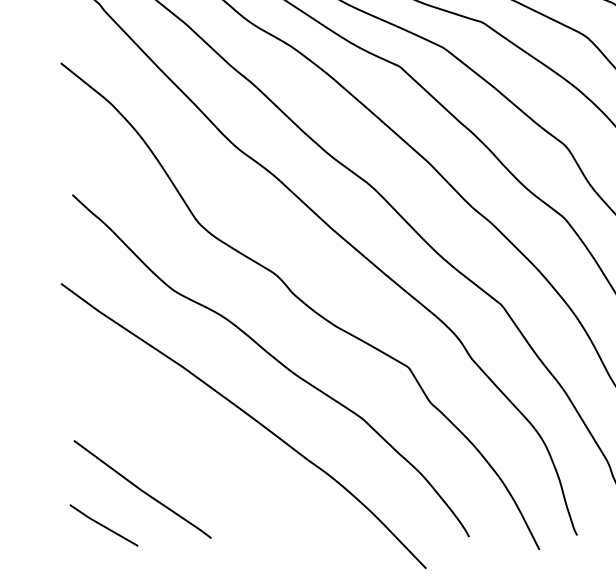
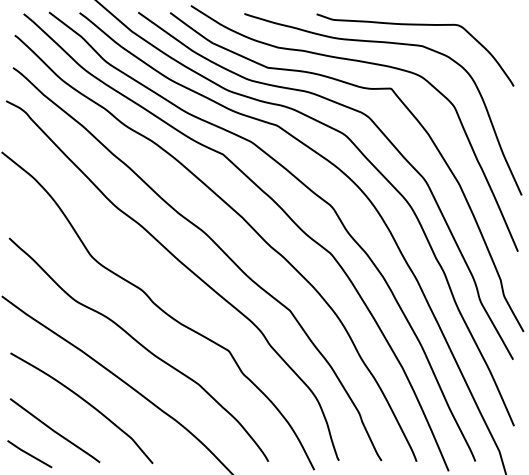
curve: (189, 446) -> (85, 402), added

